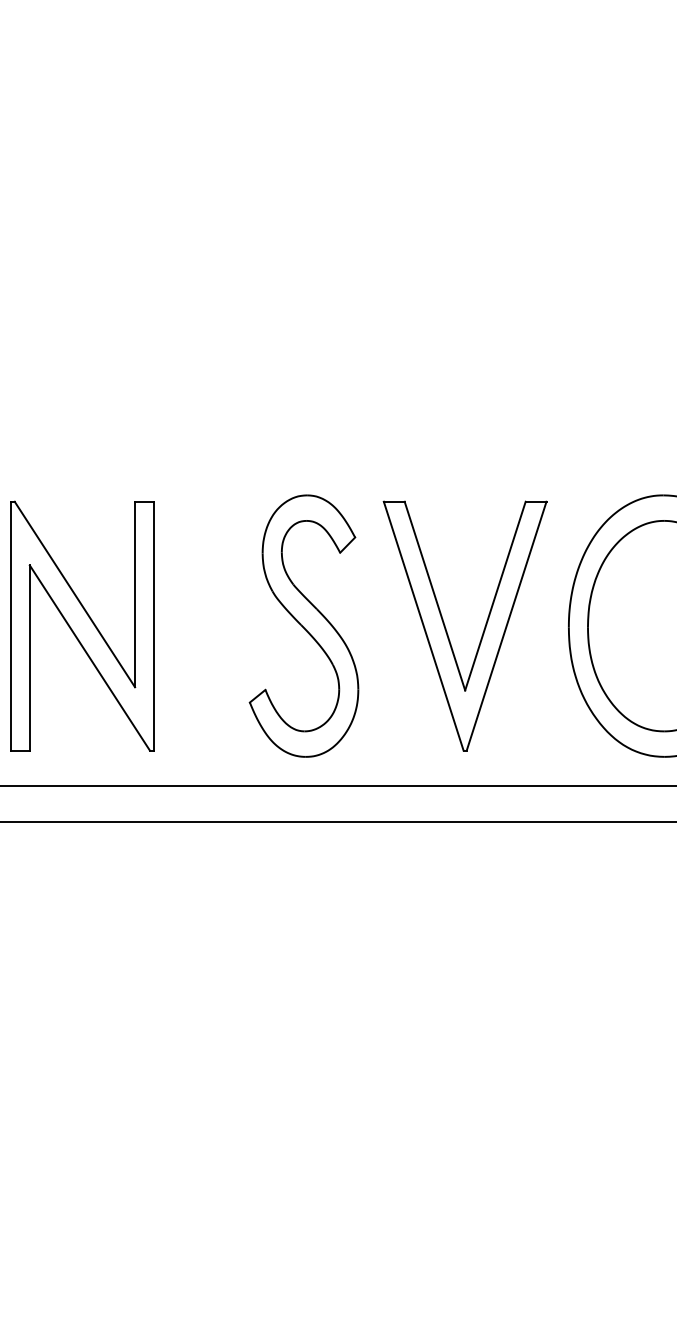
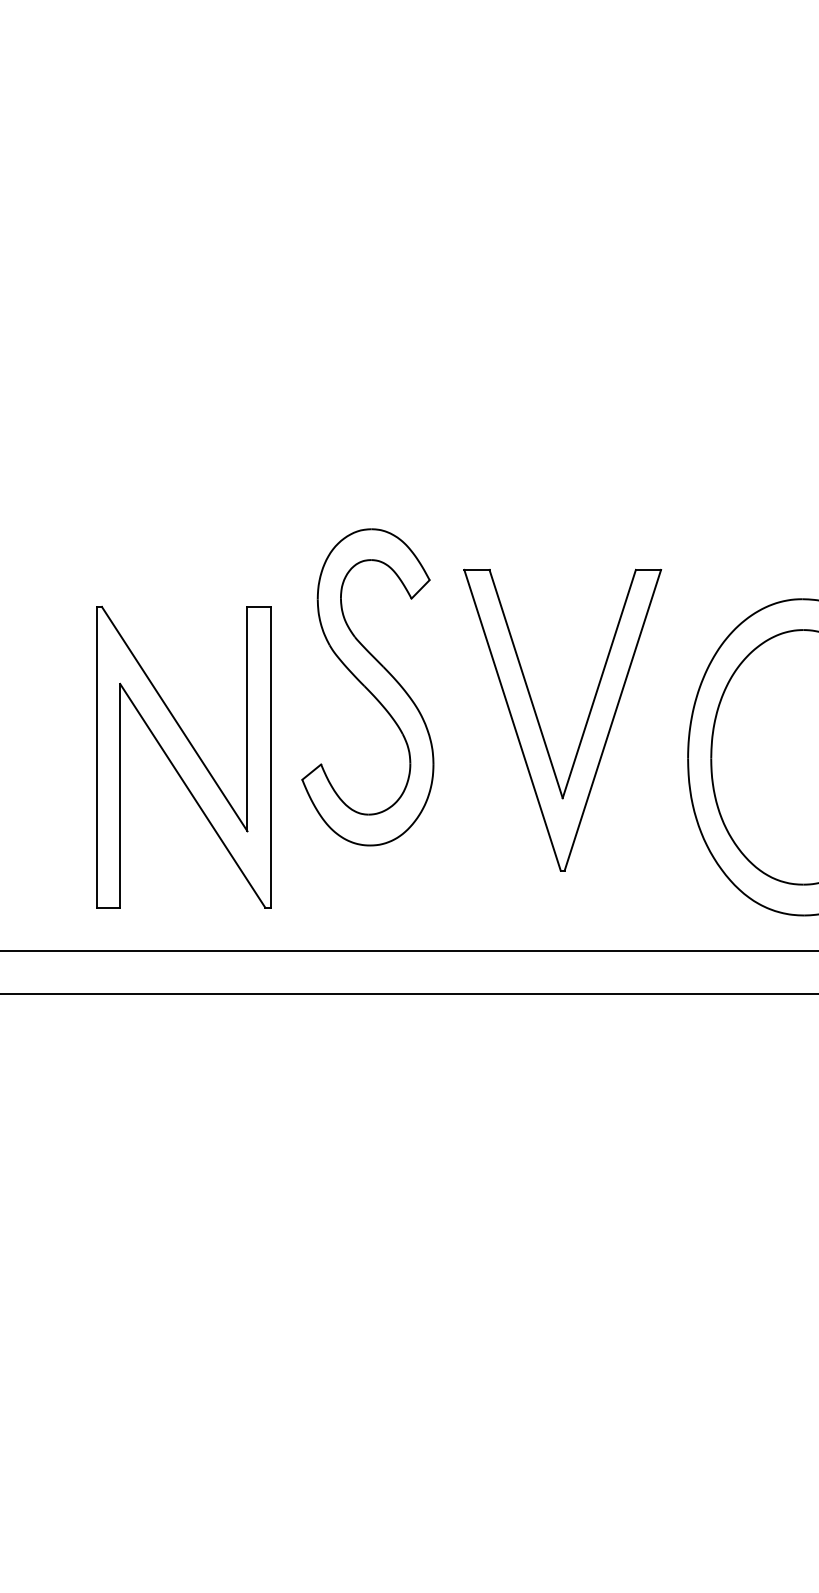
part: (82, 625) -> (183, 756), moved
part: (303, 626) -> (367, 687), moved
part: (446, 629) -> (540, 724), moved

